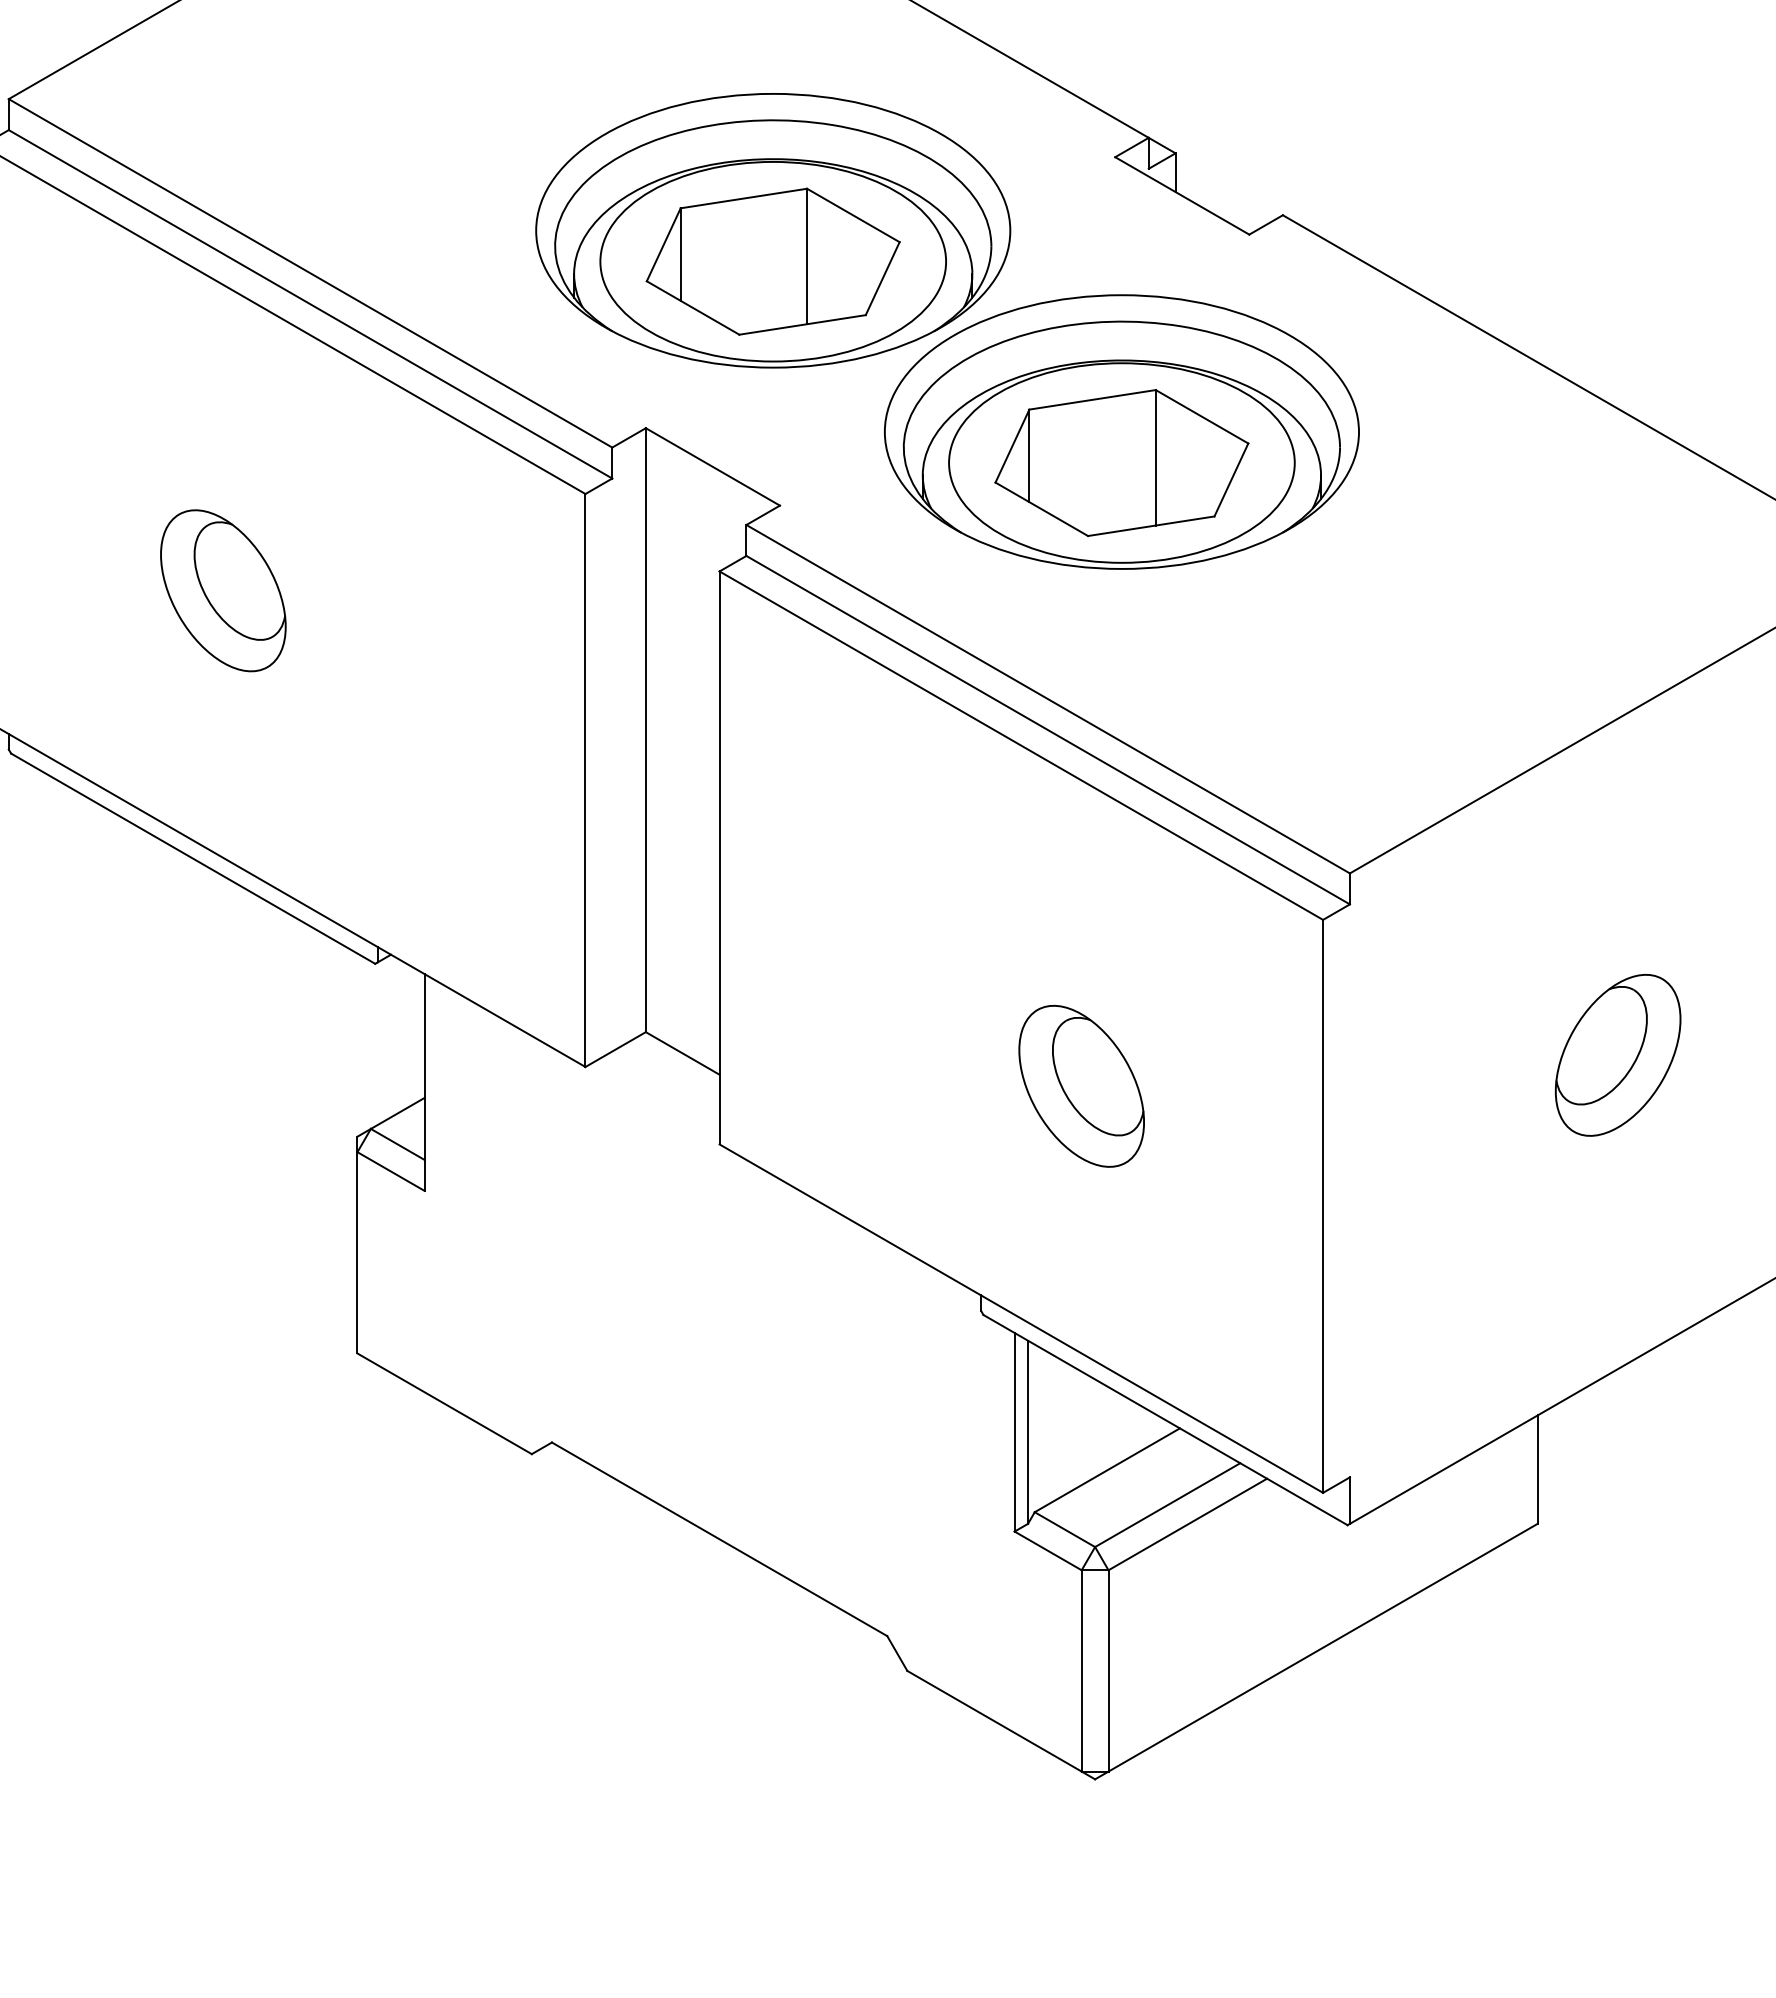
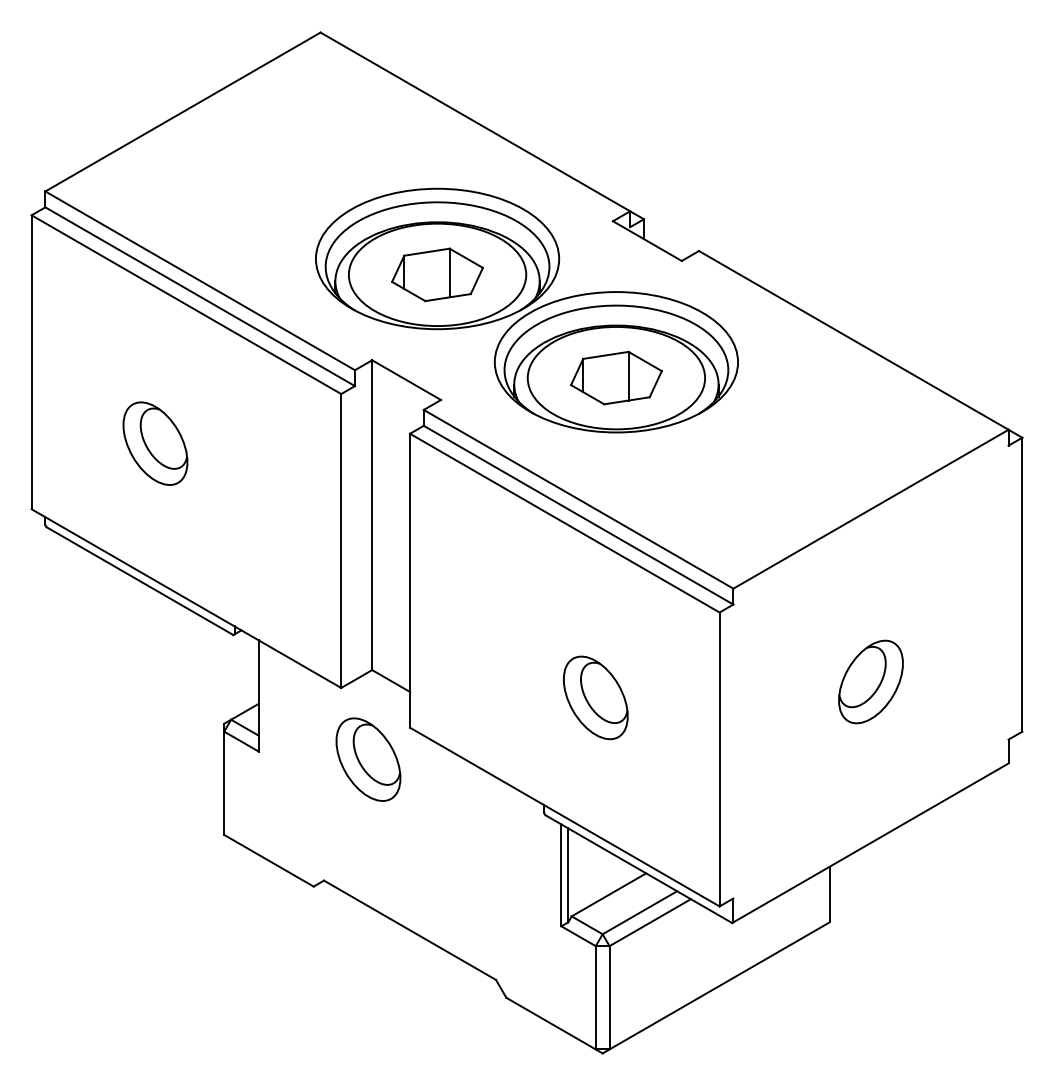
part: (773, 260) -> (437, 274), size x0.7
part: (1122, 461) -> (616, 377), size x0.7
part: (638, 1206) -> (368, 759), added

